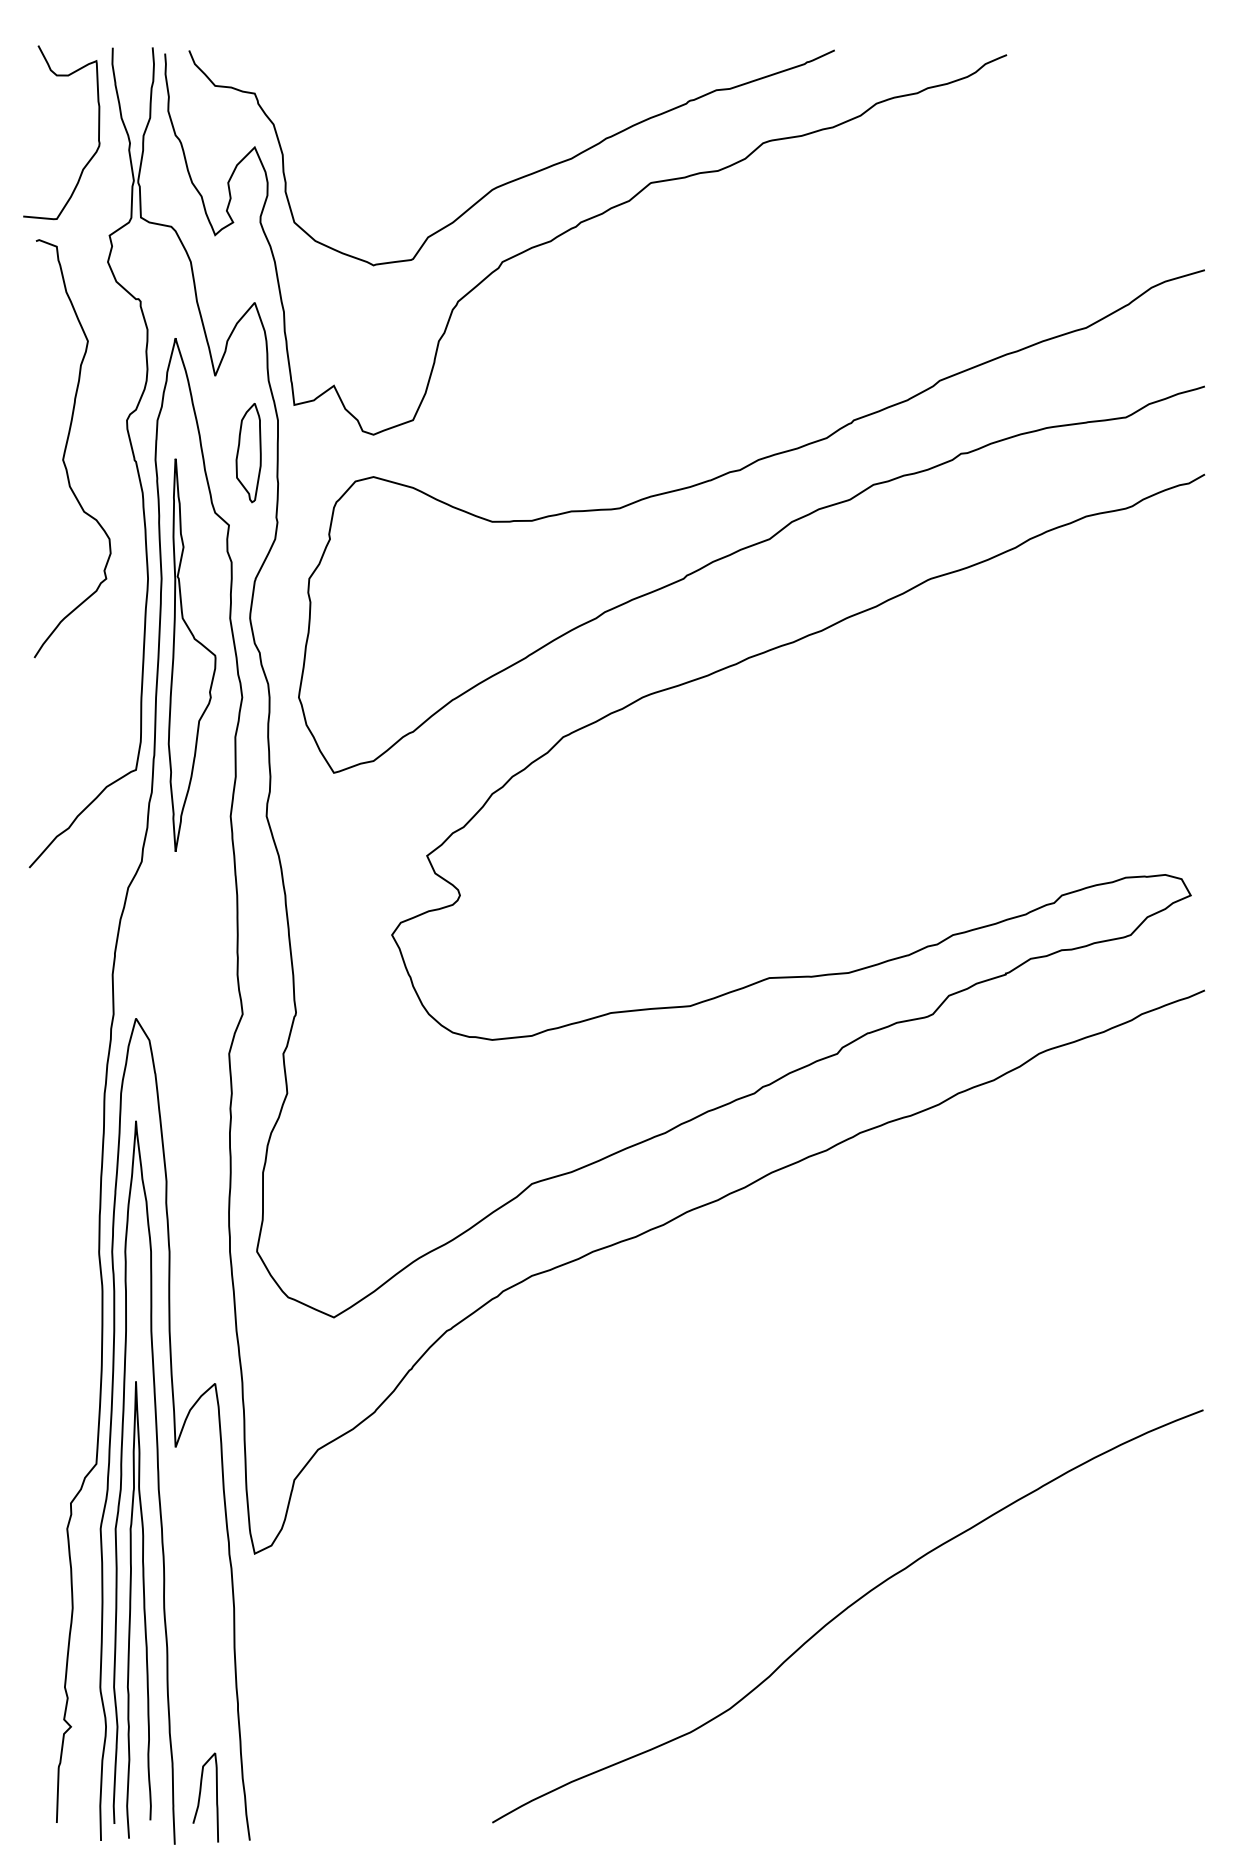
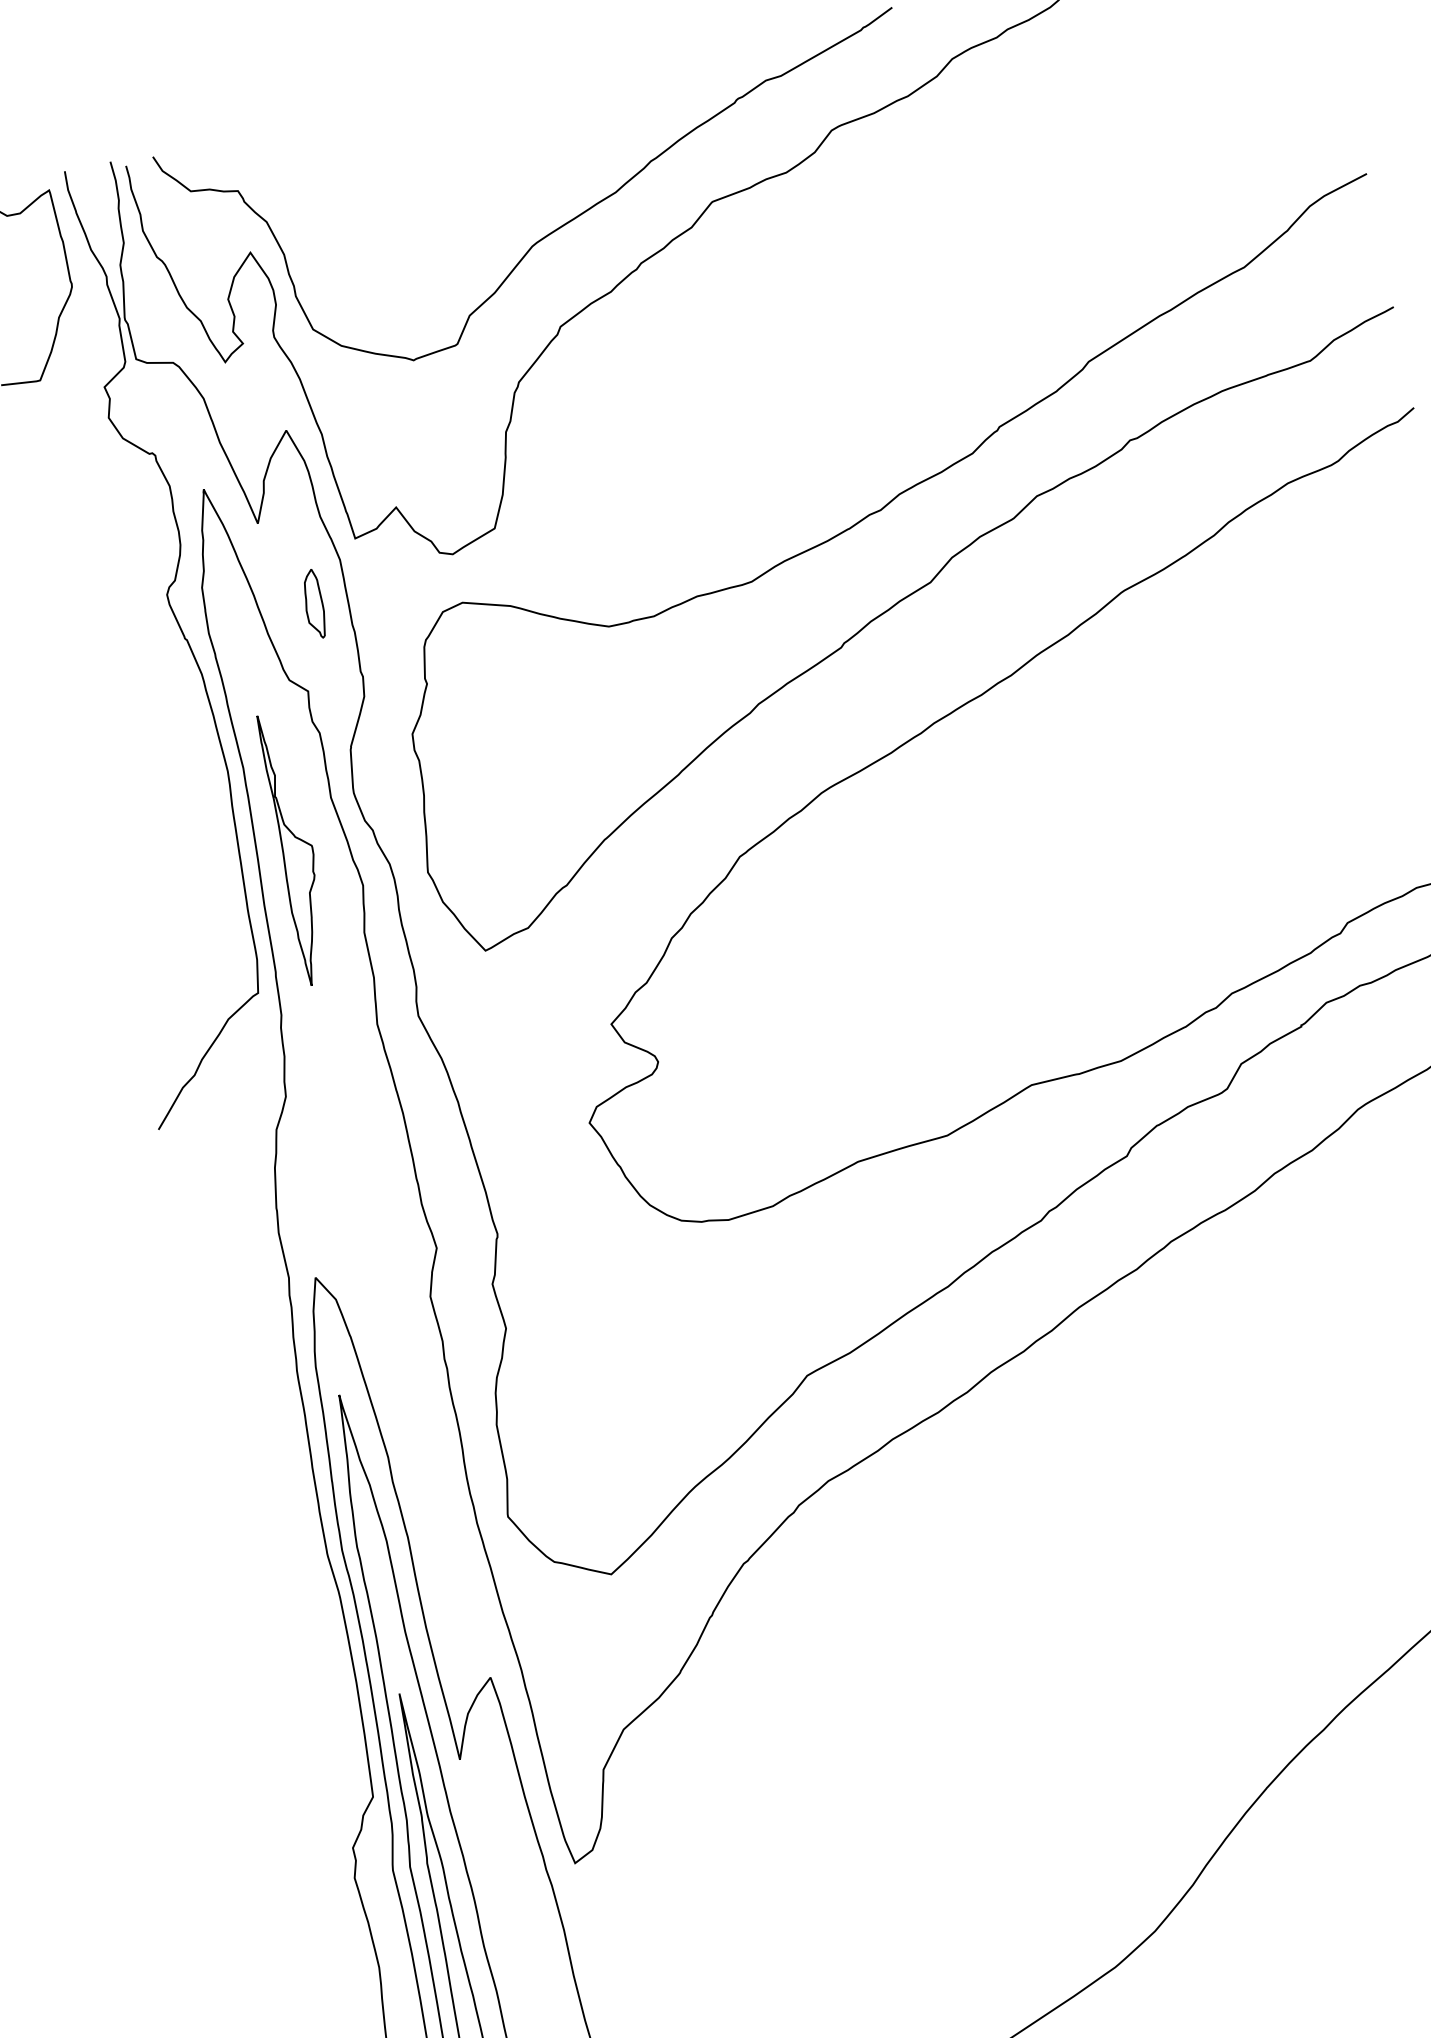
curve: (67, 445) -> (104, 637), removed
part: (248, 453) -> (313, 604), size x0.6
part: (191, 654) -> (295, 848), size x0.6

